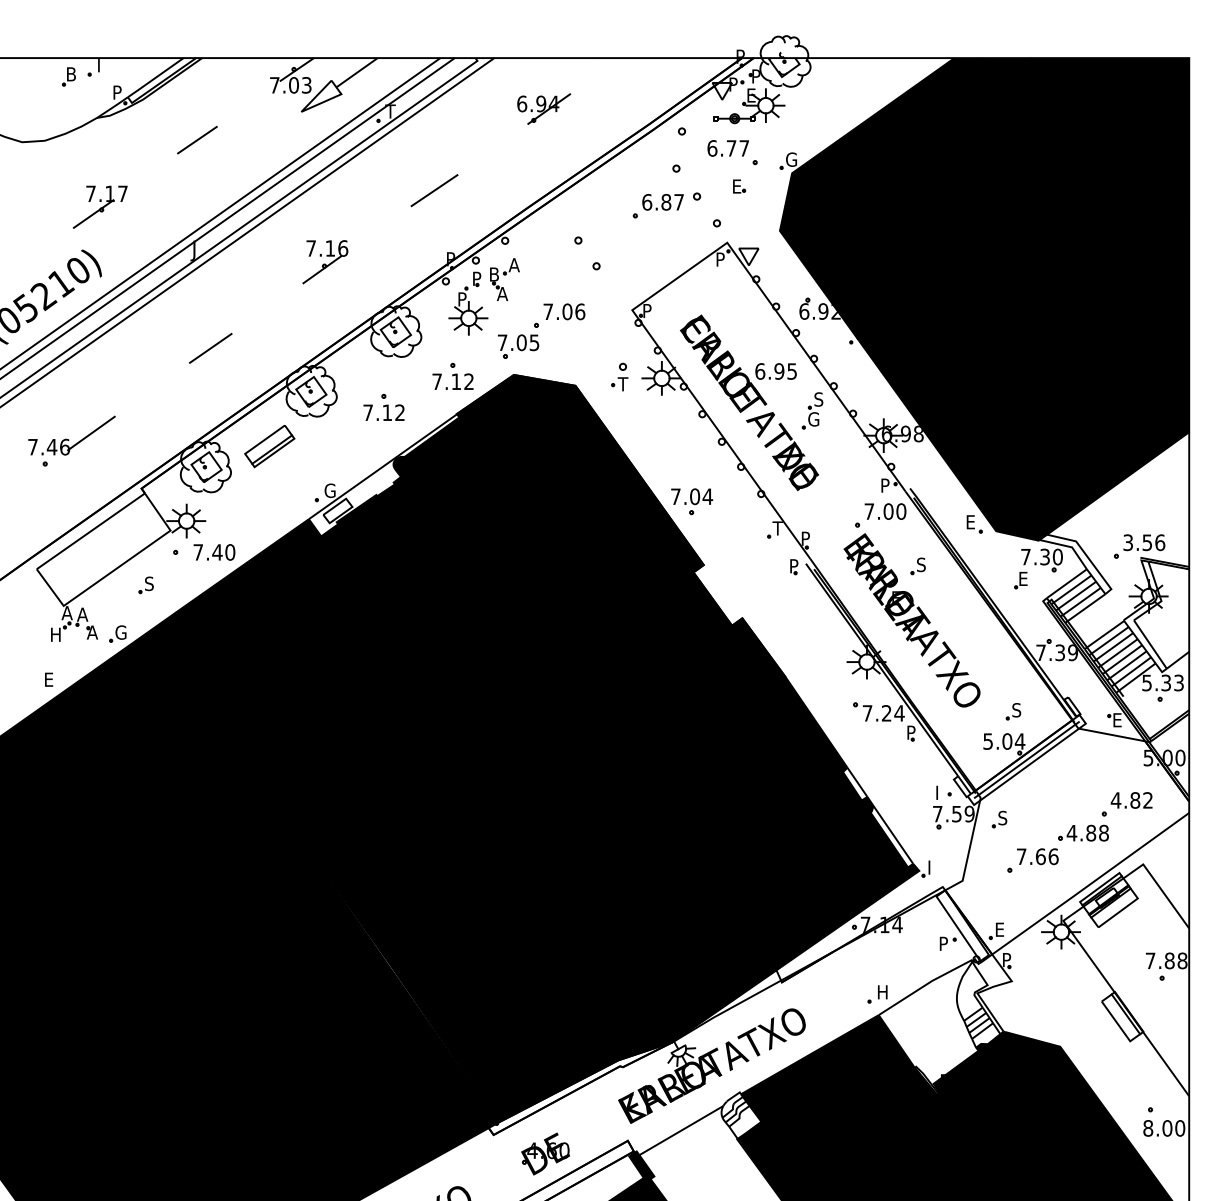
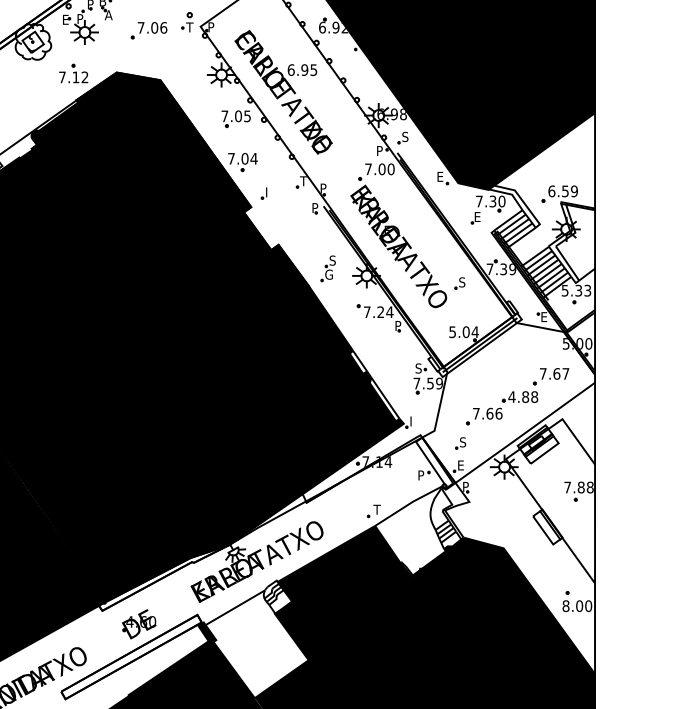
part: (443, 300) -> (66, 19), added
part: (518, 346) -> (236, 118), moved
part: (619, 376) -> (187, 21), moved
part: (383, 406) -> (24, 94), removed
part: (812, 410) -> (328, 268), moved
text: (1144, 542) -> (563, 191), 3.56 -> 6.59
part: (721, 545) -> (263, 193), added
part: (917, 566) -> (402, 138), moved
part: (1013, 711) -> (459, 283), moved
text: (939, 792) -> (418, 368), I -> S
text: (1131, 800) -> (554, 373), 4.82 -> 7.67
part: (999, 819) -> (460, 443), moved
text: (881, 992) -> (377, 509), H -> T

